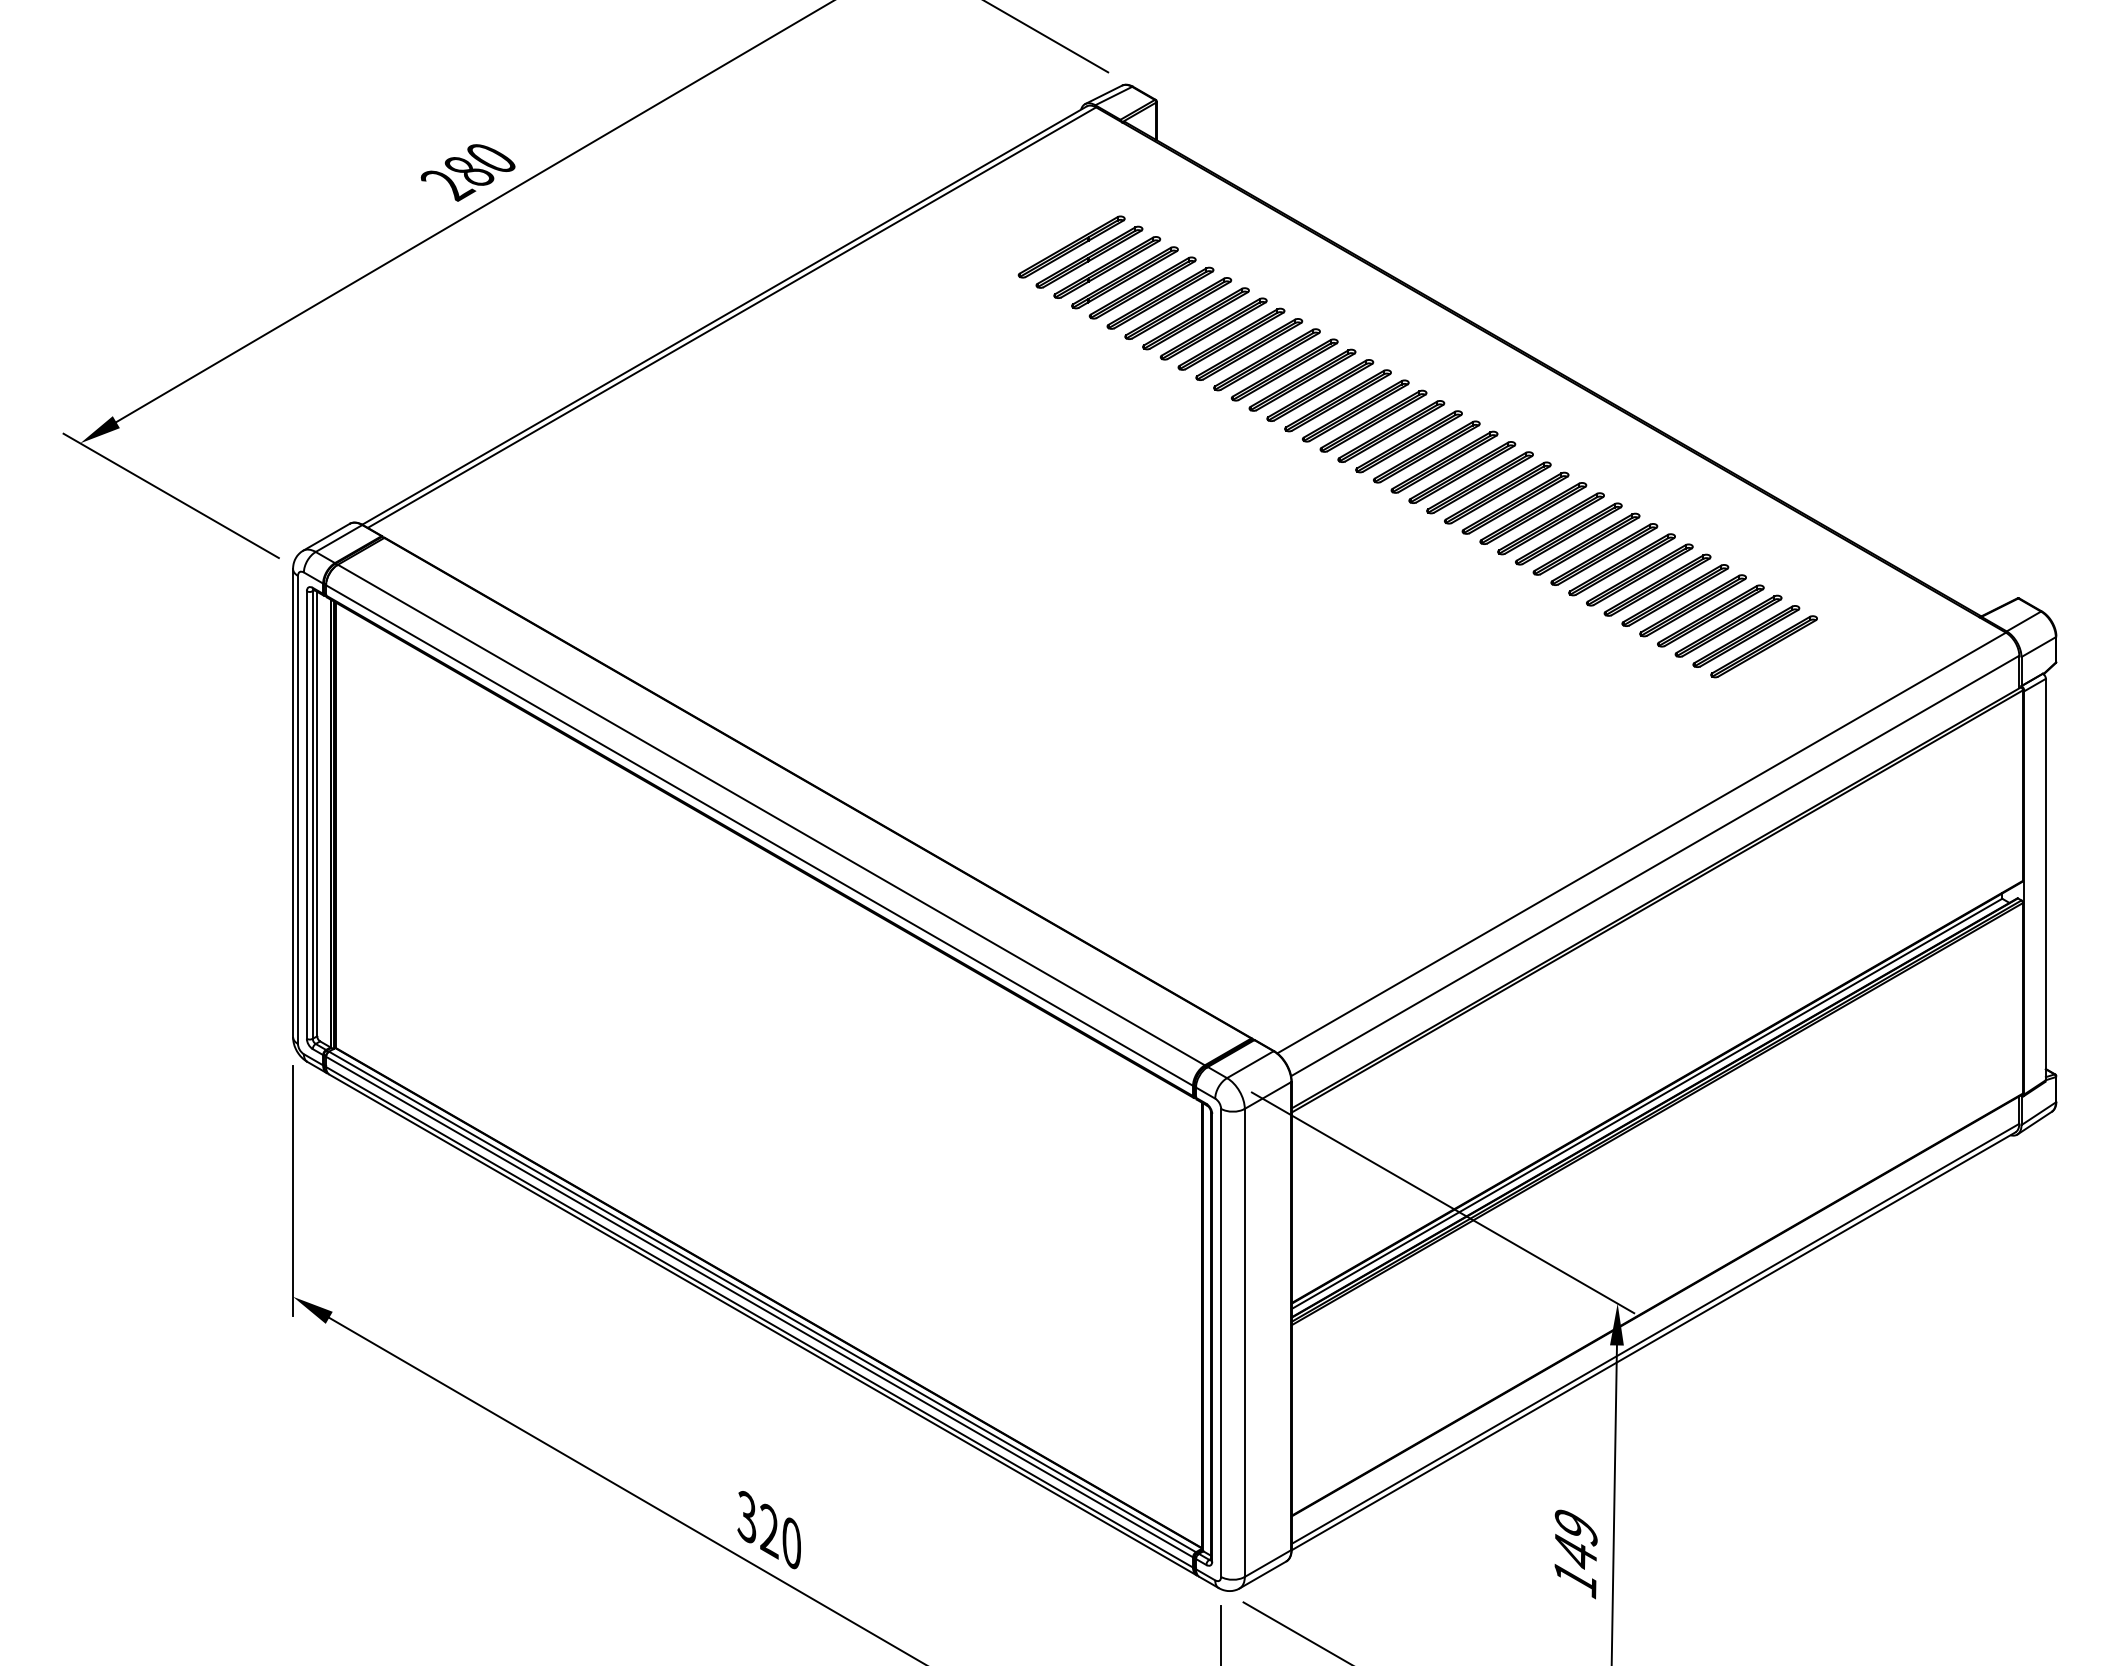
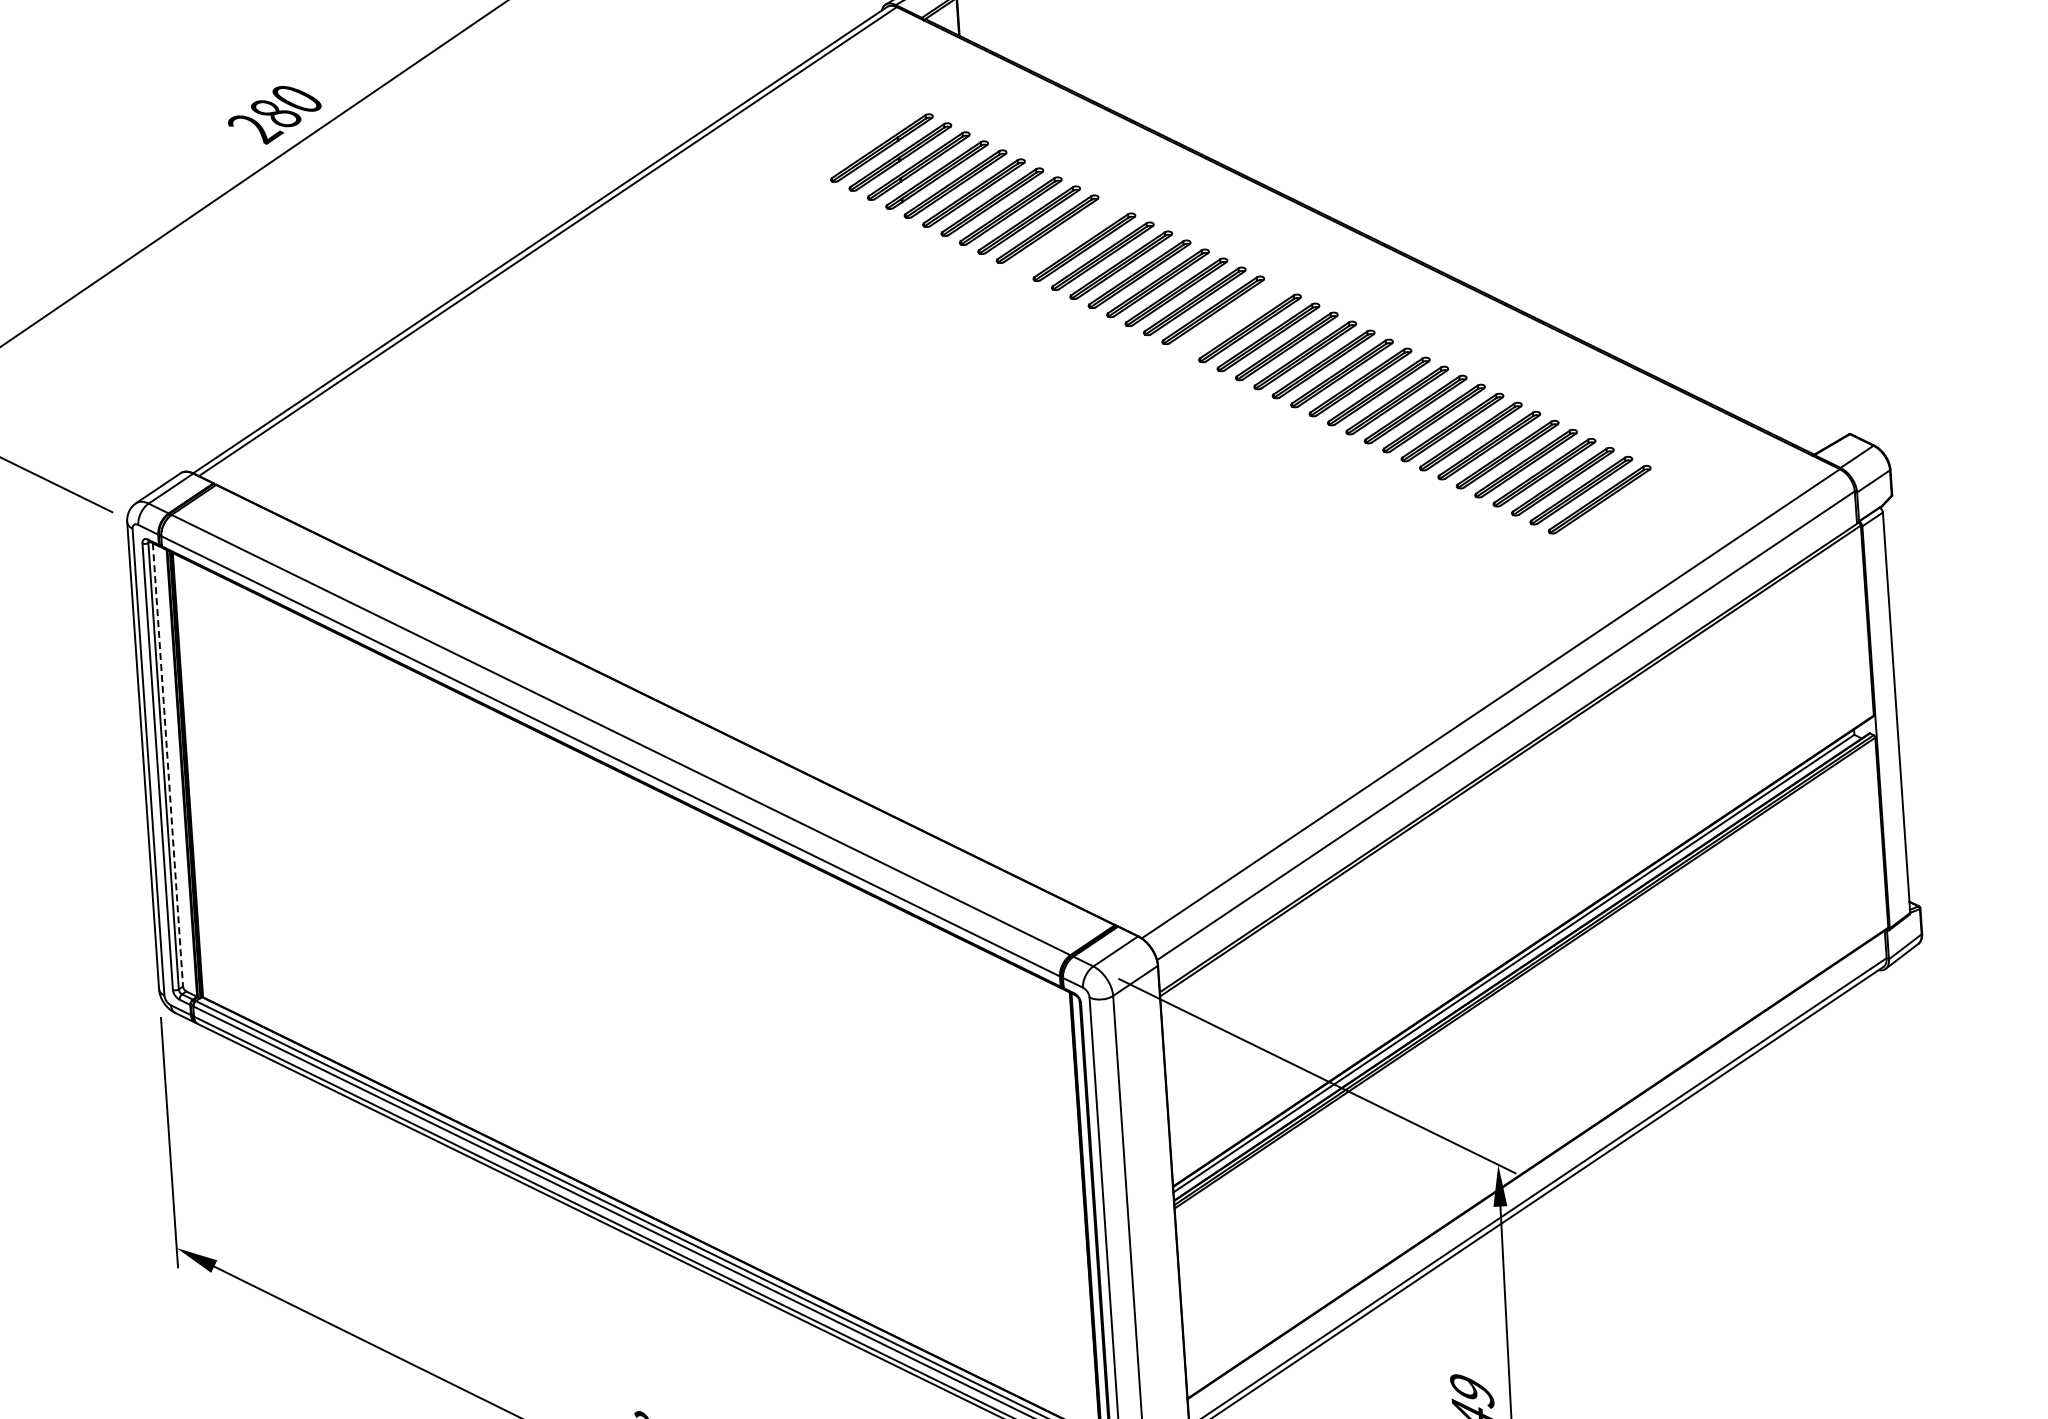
part: (1249, 349) -> (1066, 238), removed
part: (1408, 441) -> (1231, 319), removed
line: (317, 814) -> (168, 765), solid -> dashed

